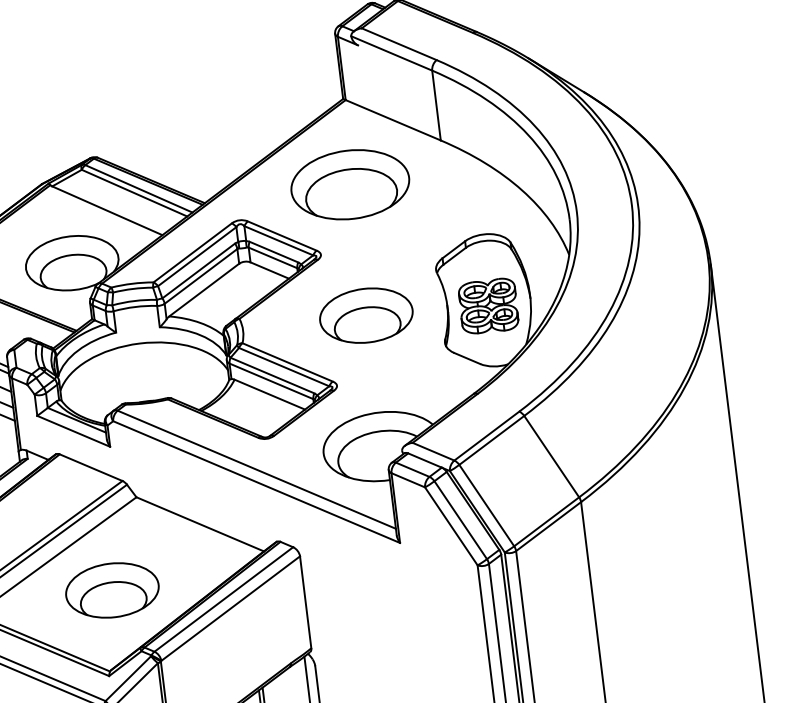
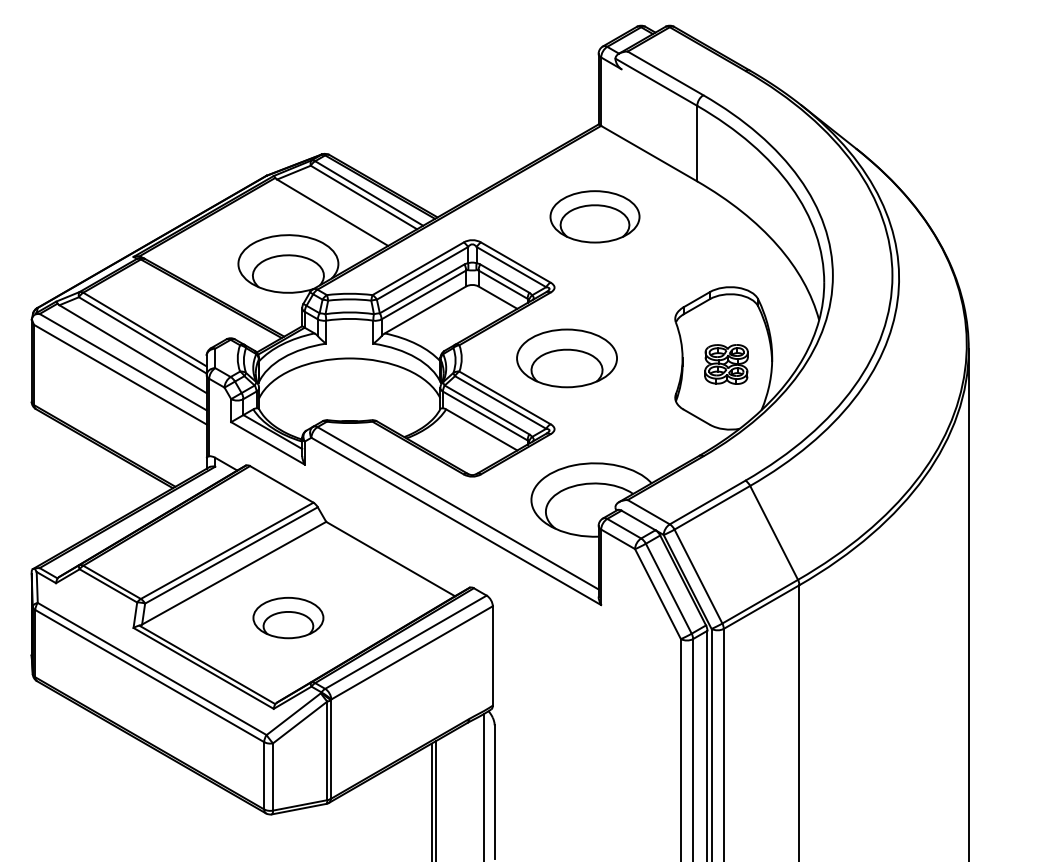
part: (349, 184) -> (594, 216), size x0.7
part: (488, 306) -> (726, 364), size x0.7
part: (365, 315) -> (566, 358), moved
part: (112, 589) -> (288, 617), size x0.7

